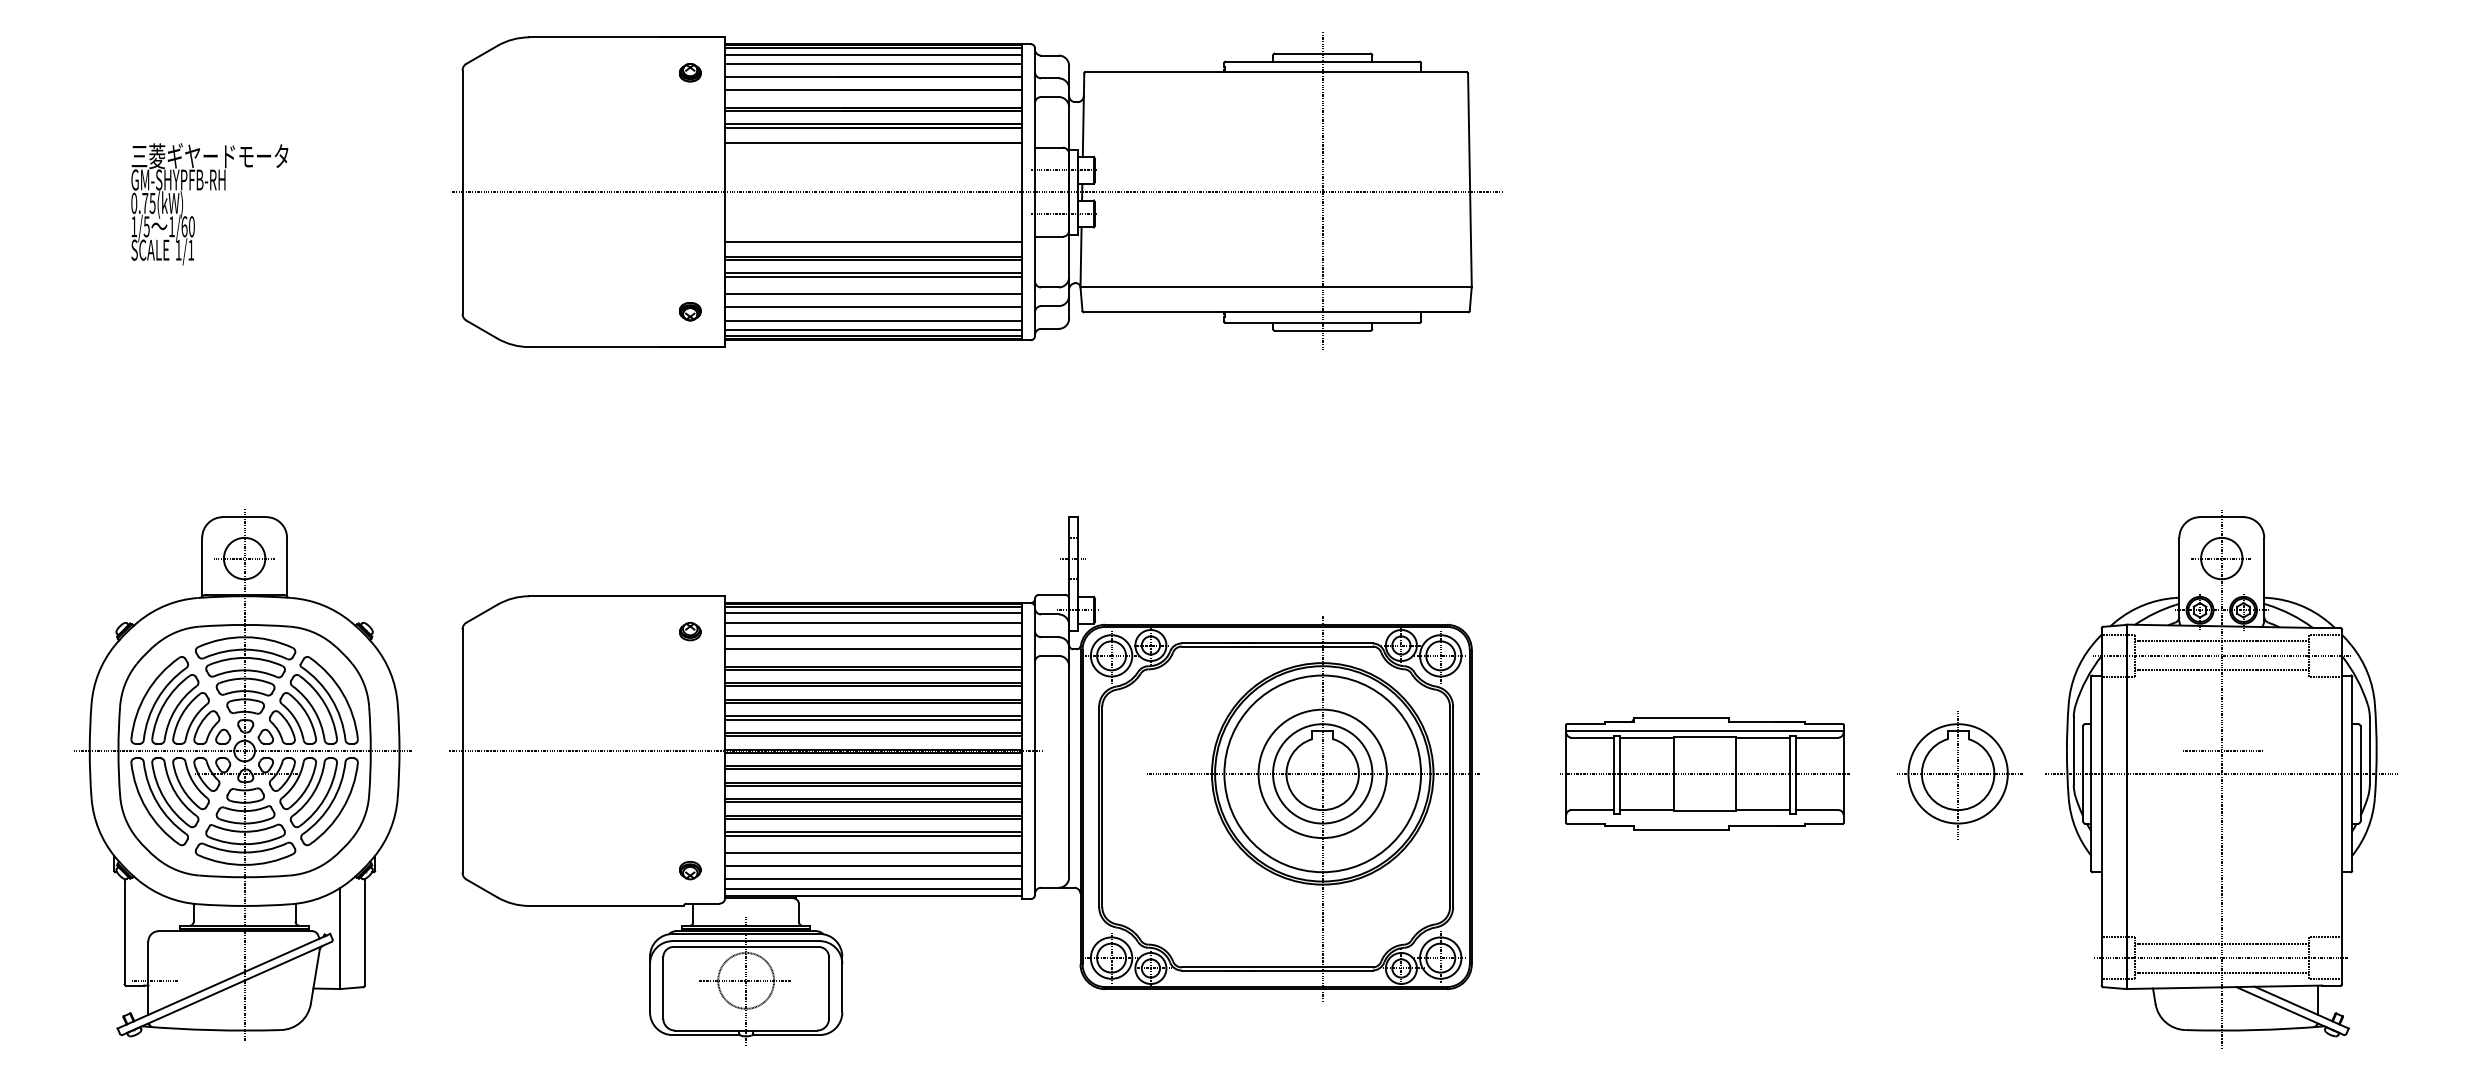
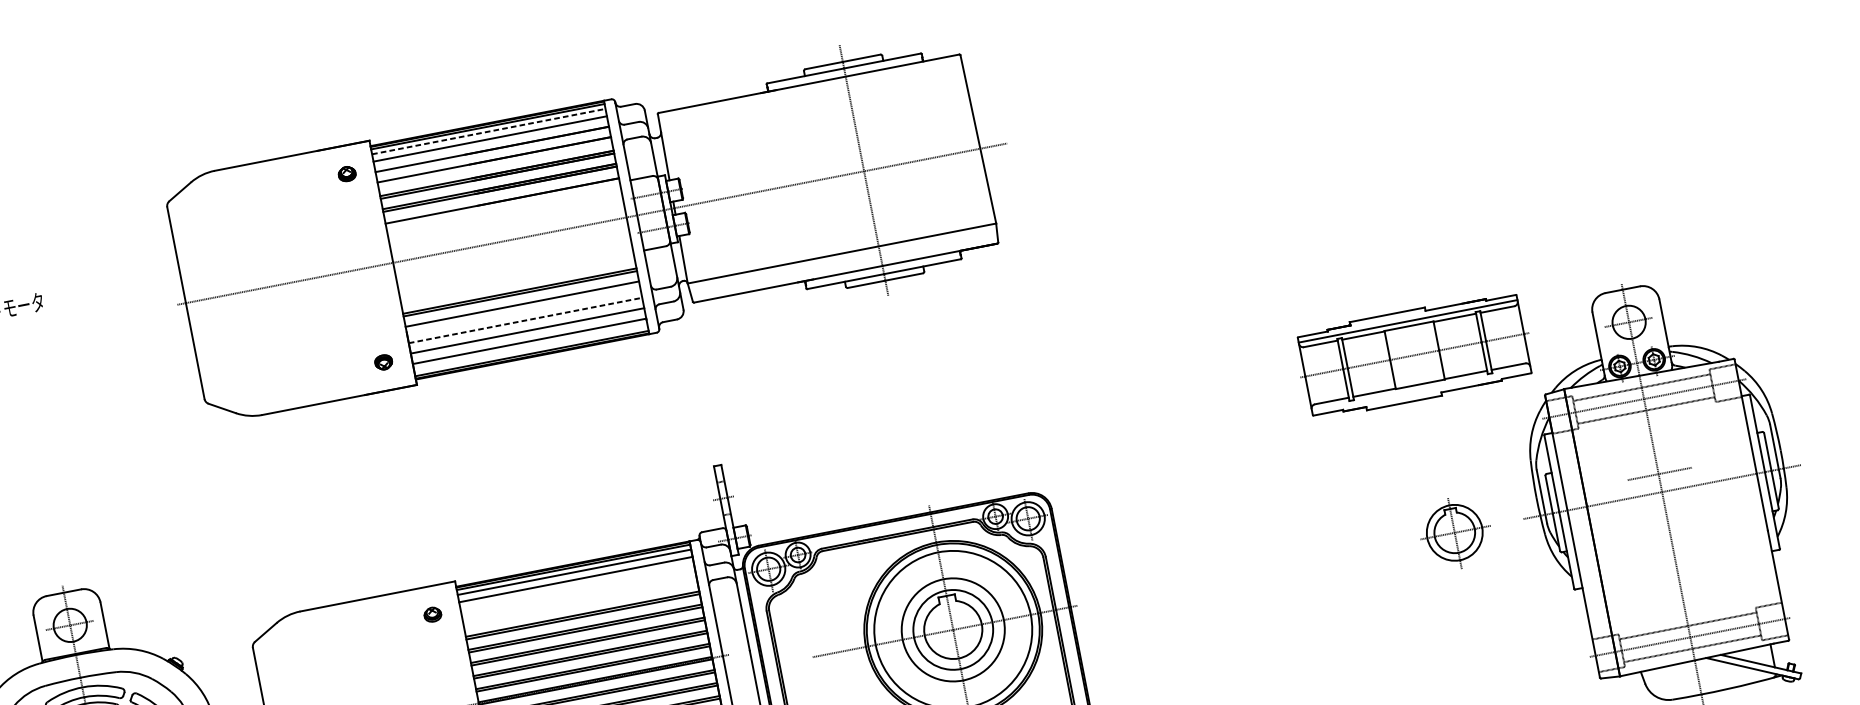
line: (874, 54) -> (489, 131), solid -> dashed
line: (873, 241) -> (517, 279), removed
line: (873, 276) -> (522, 306), removed
line: (874, 294) -> (526, 320), solid -> dashed
line: (873, 329) -> (530, 348), removed
line: (873, 636) -> (578, 590), removed
line: (873, 649) -> (580, 600), removed
part: (1704, 773) -> (1414, 355), moved
part: (1959, 775) -> (1455, 533), size x0.7

